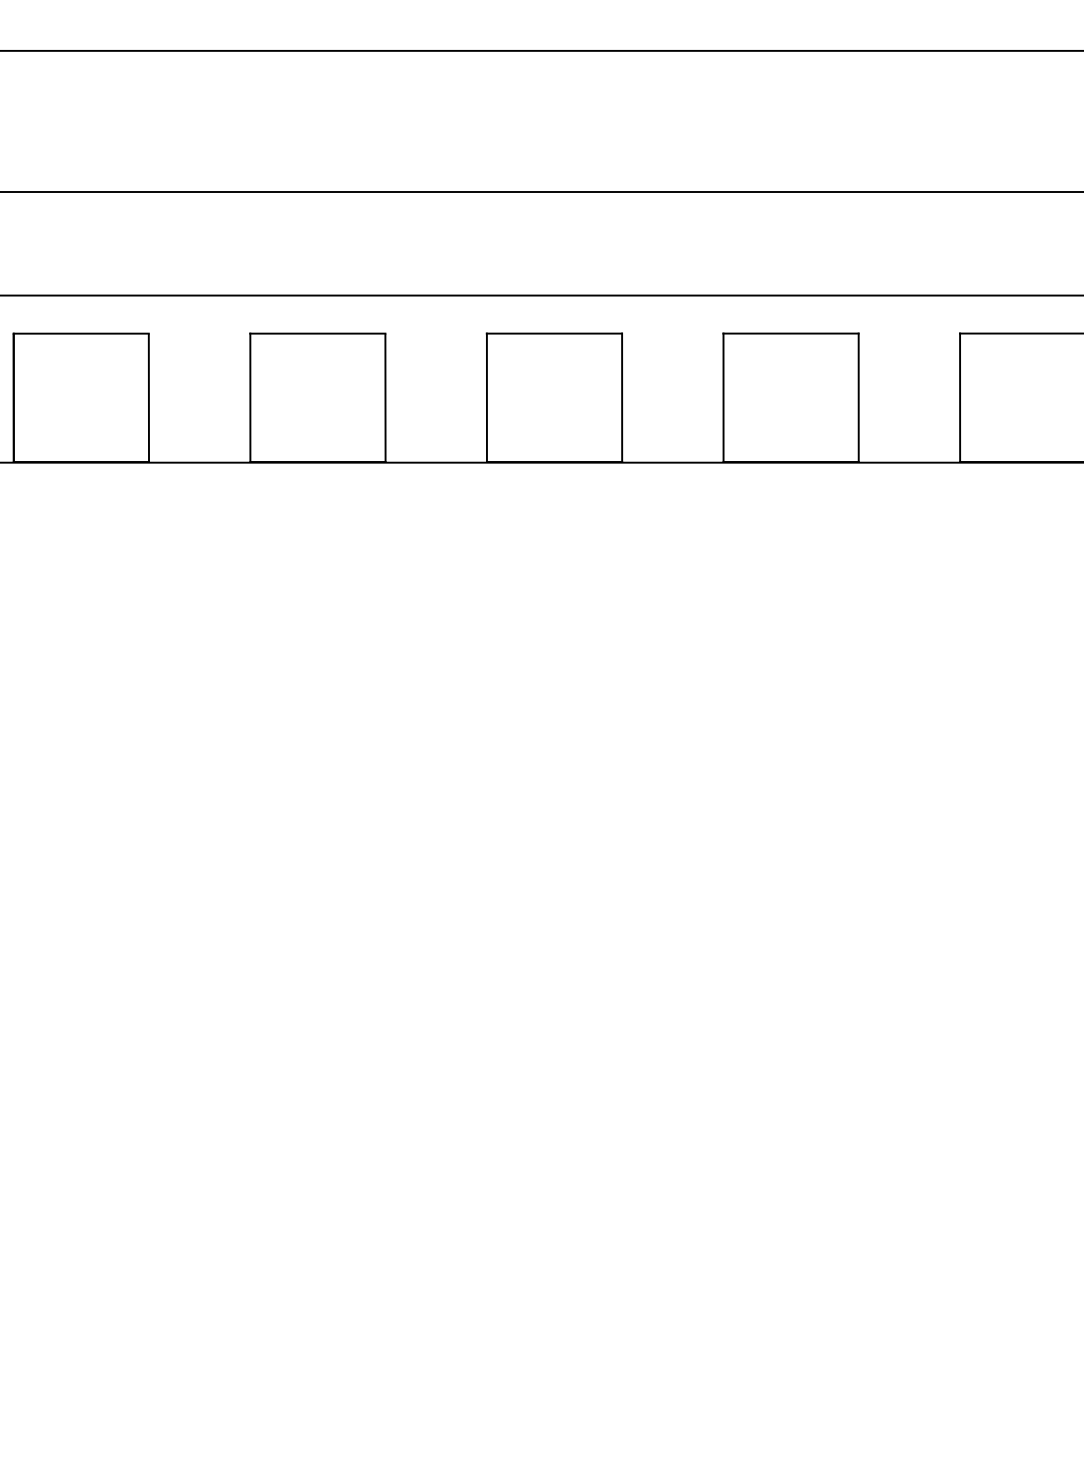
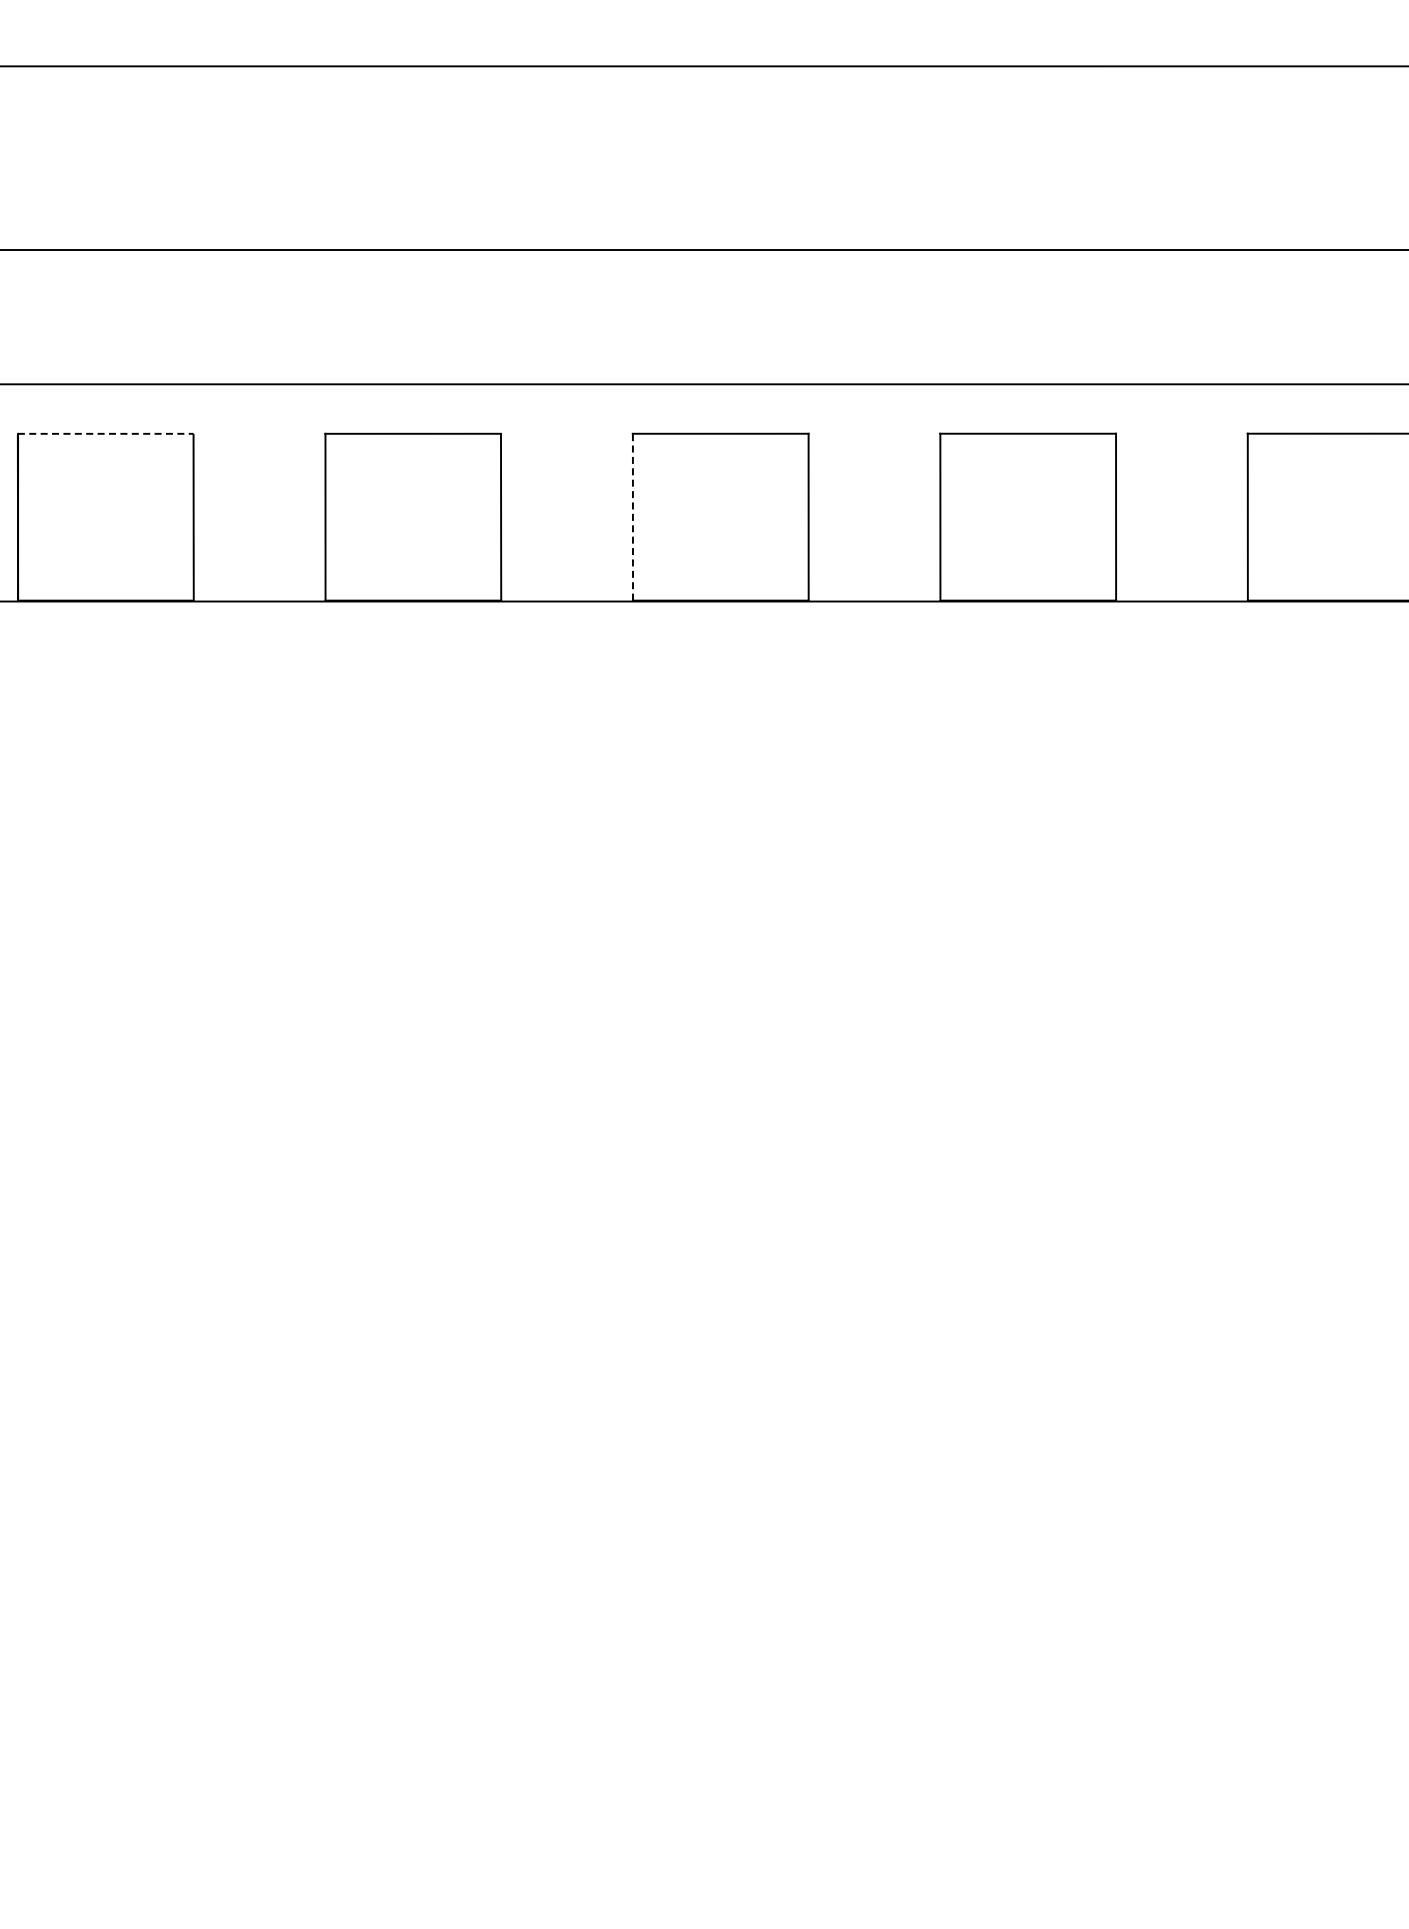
line: (81, 333) -> (105, 433), solid -> dashed
line: (486, 397) -> (632, 516), solid -> dashed

